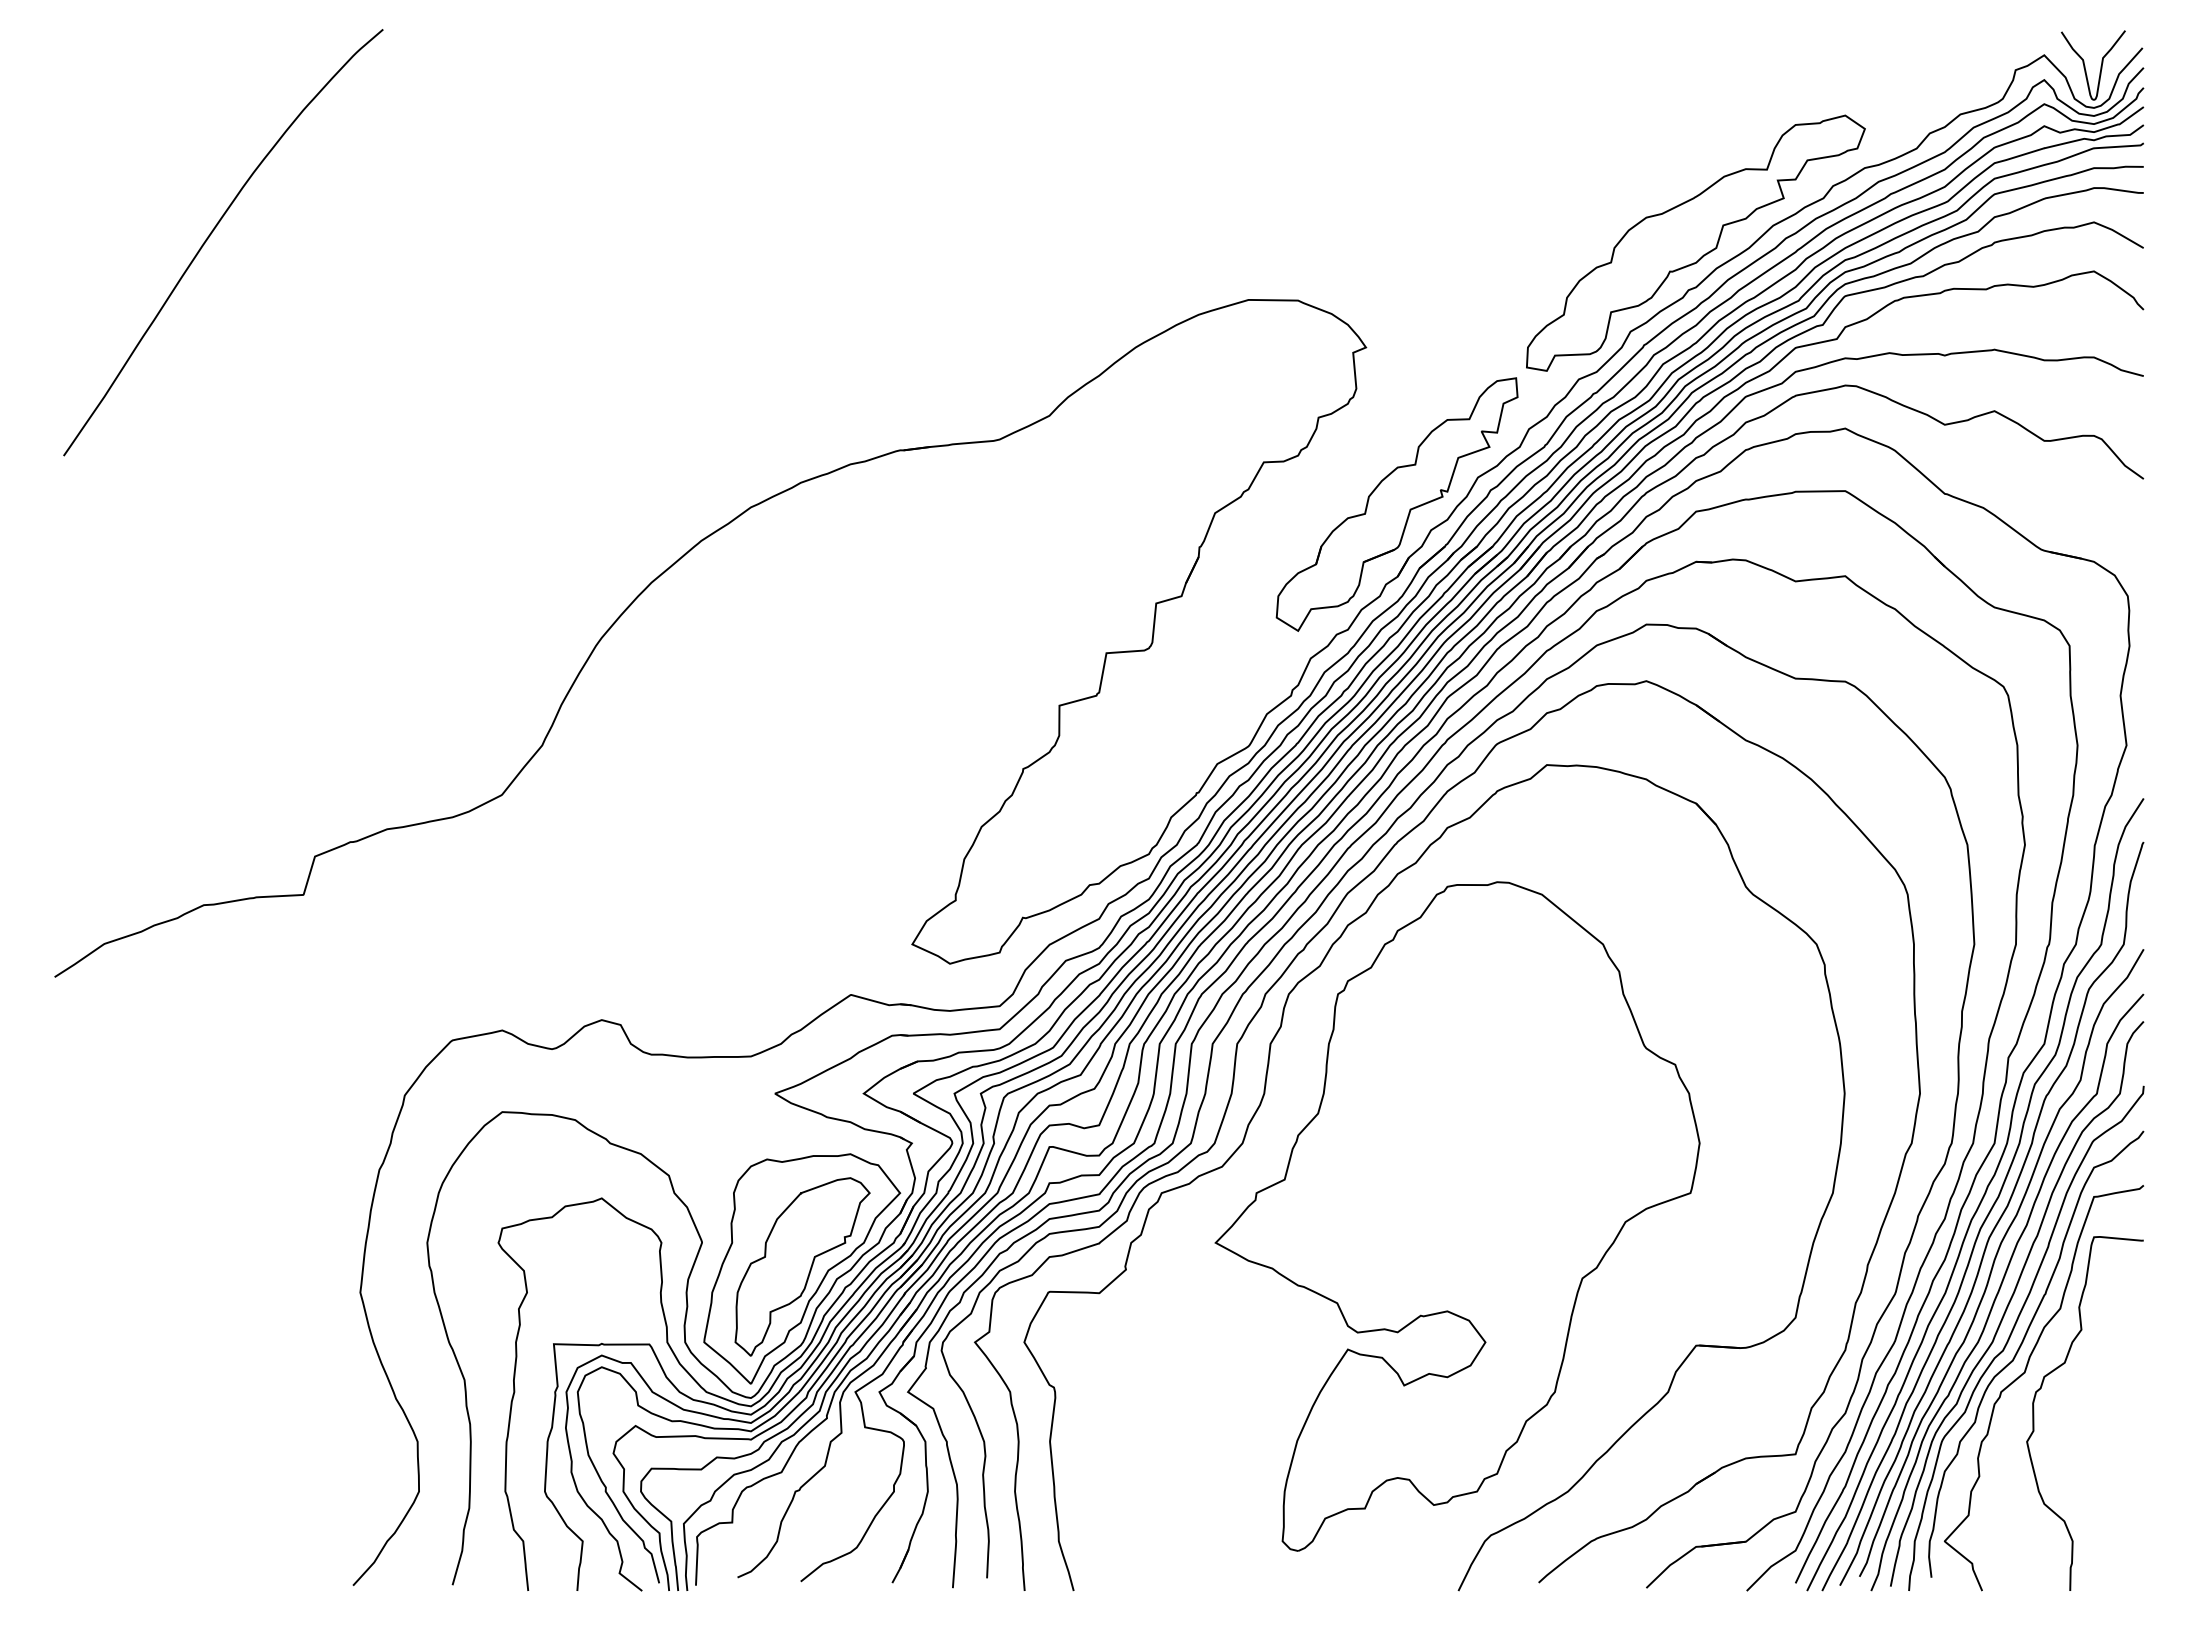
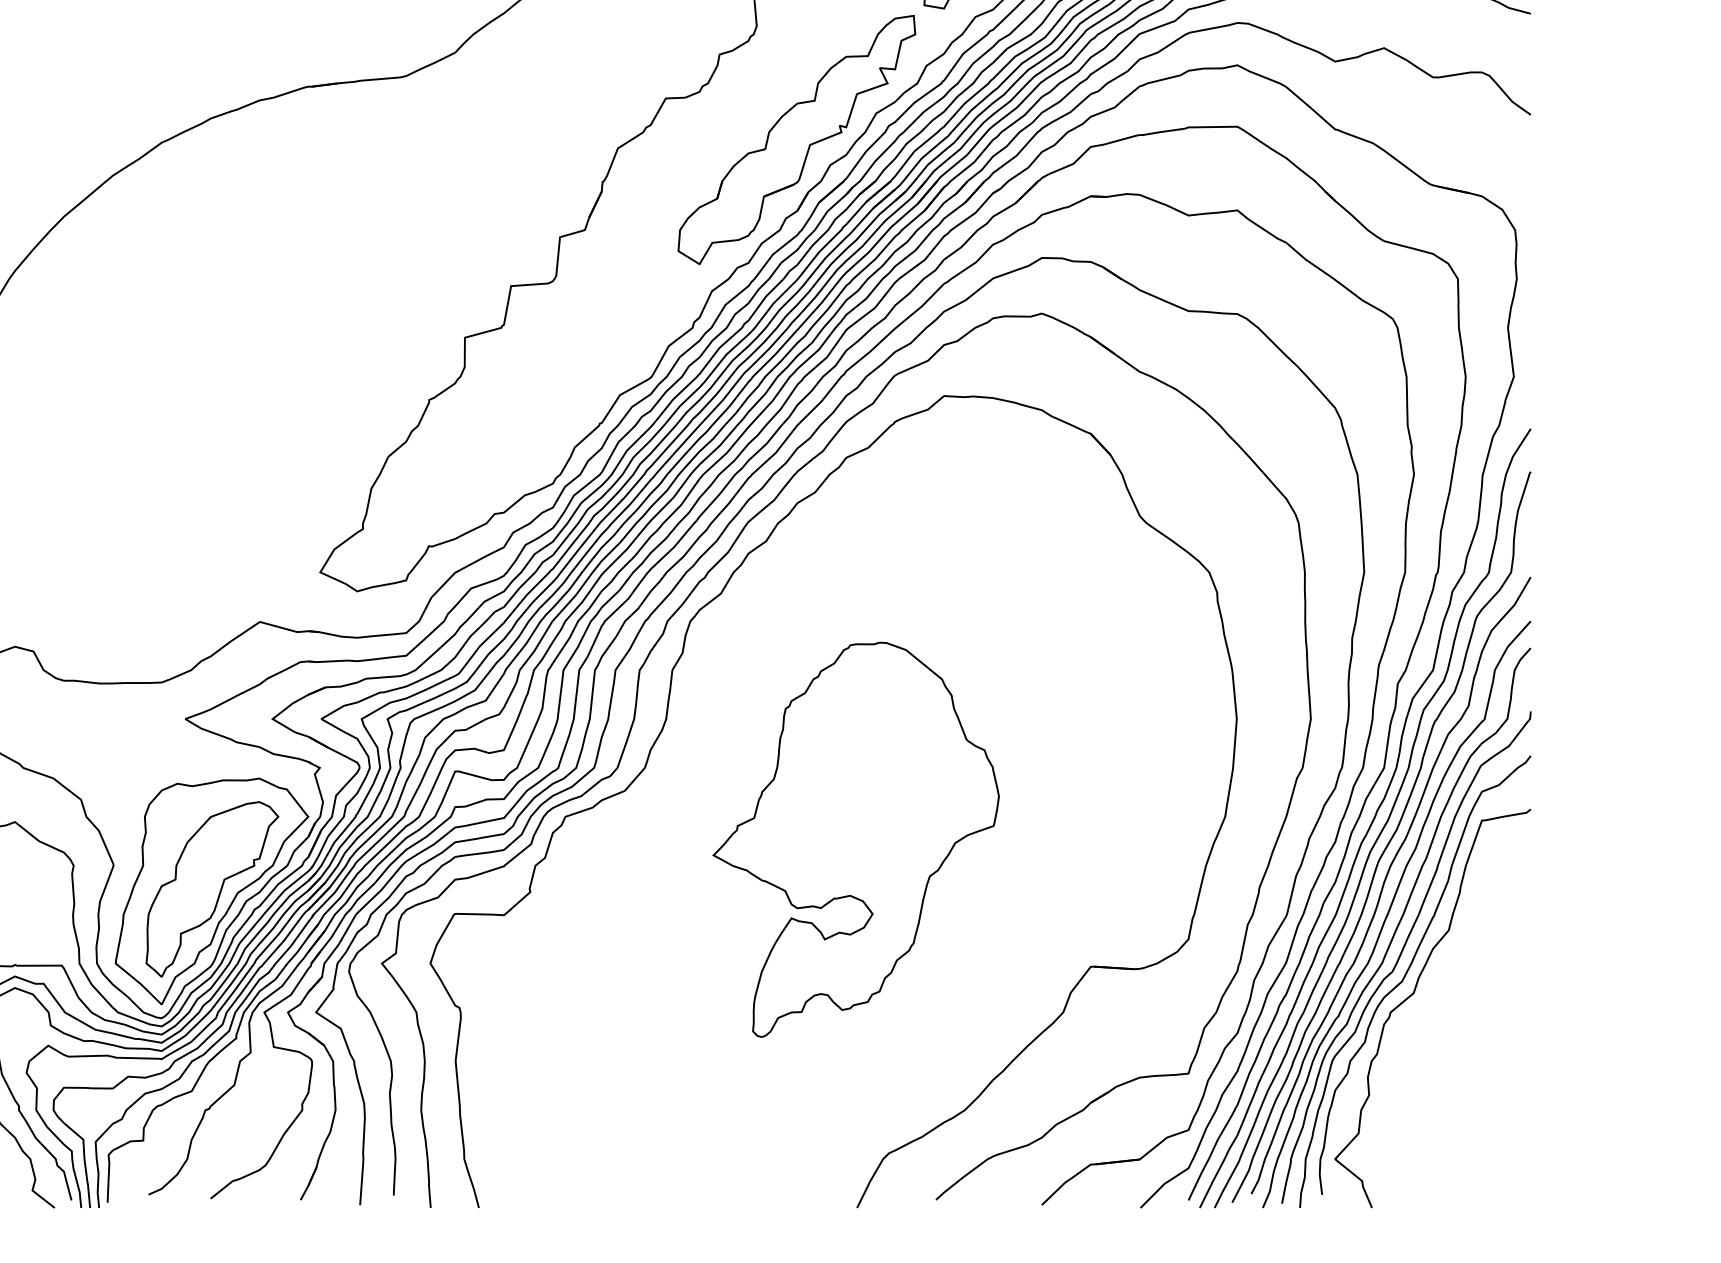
part: (1457, 1216) -> (856, 839), size x0.6
curve: (2041, 1388) -> (1430, 1008), removed

